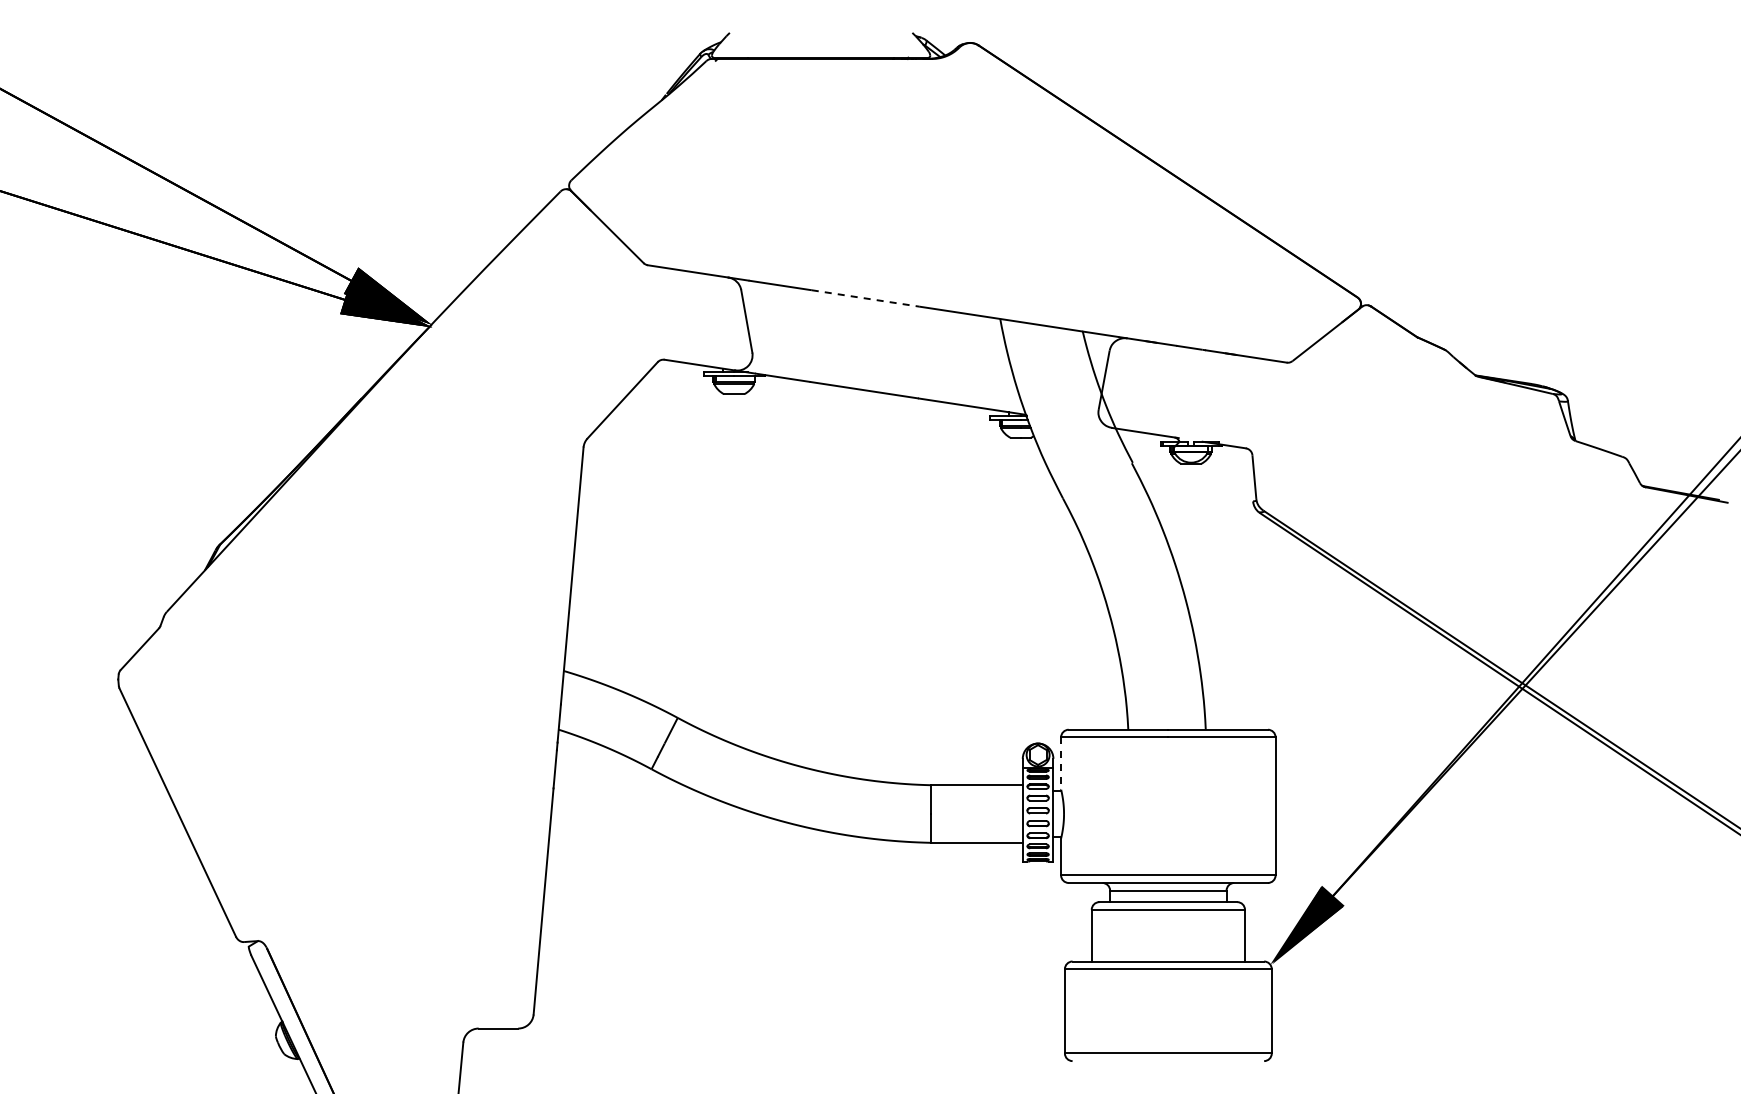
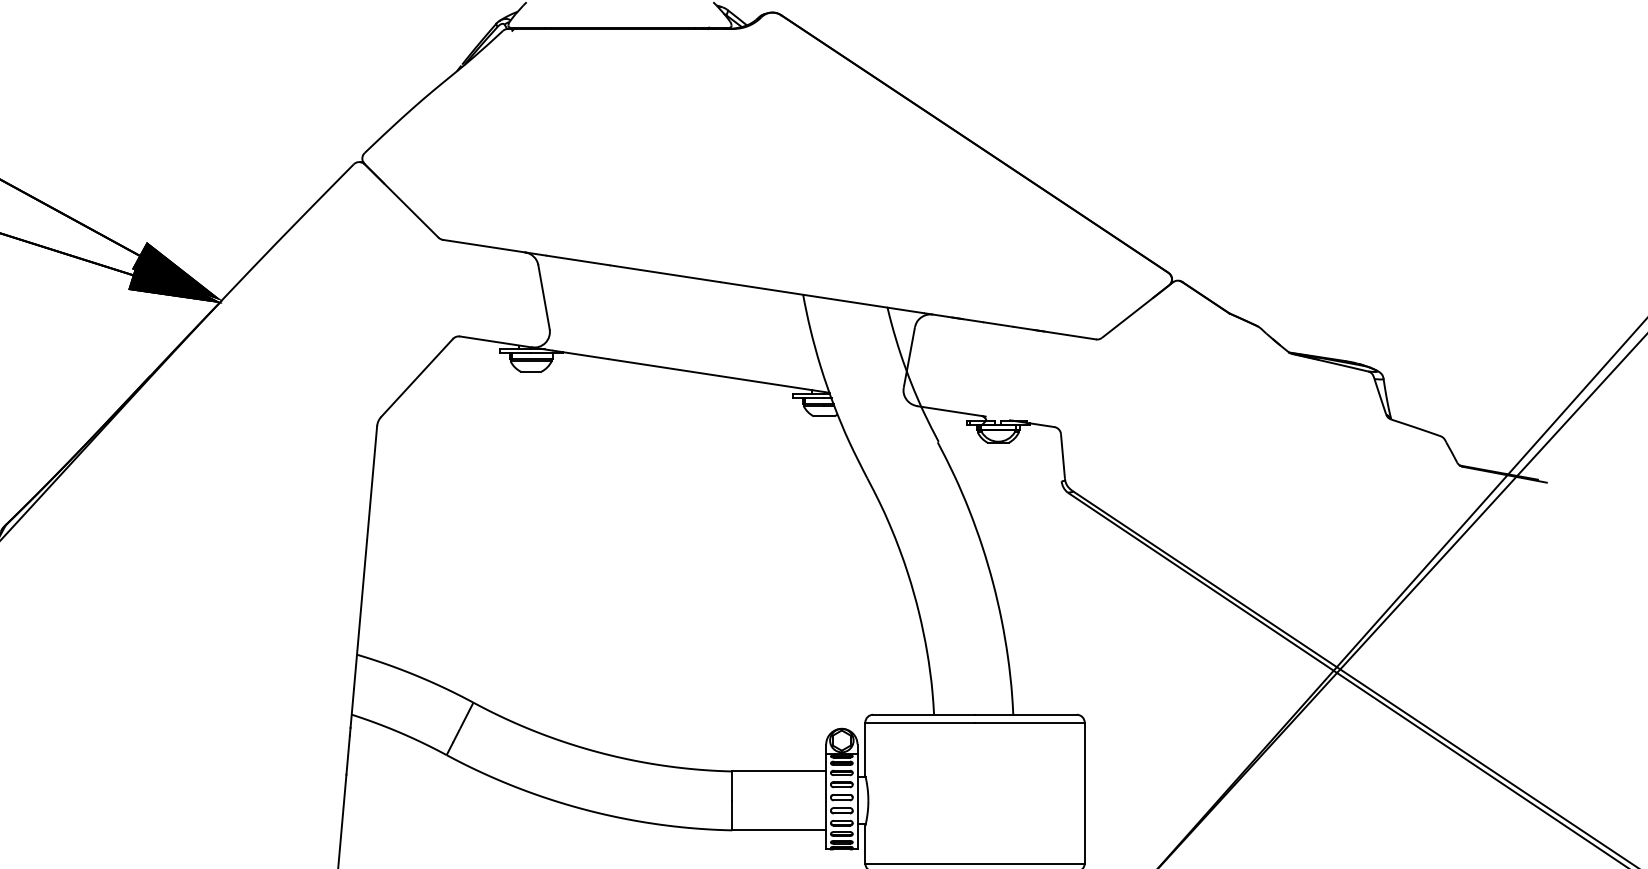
line: (865, 298) -> (665, 273), dashed -> solid
line: (1061, 763) -> (865, 749), dashed -> solid

